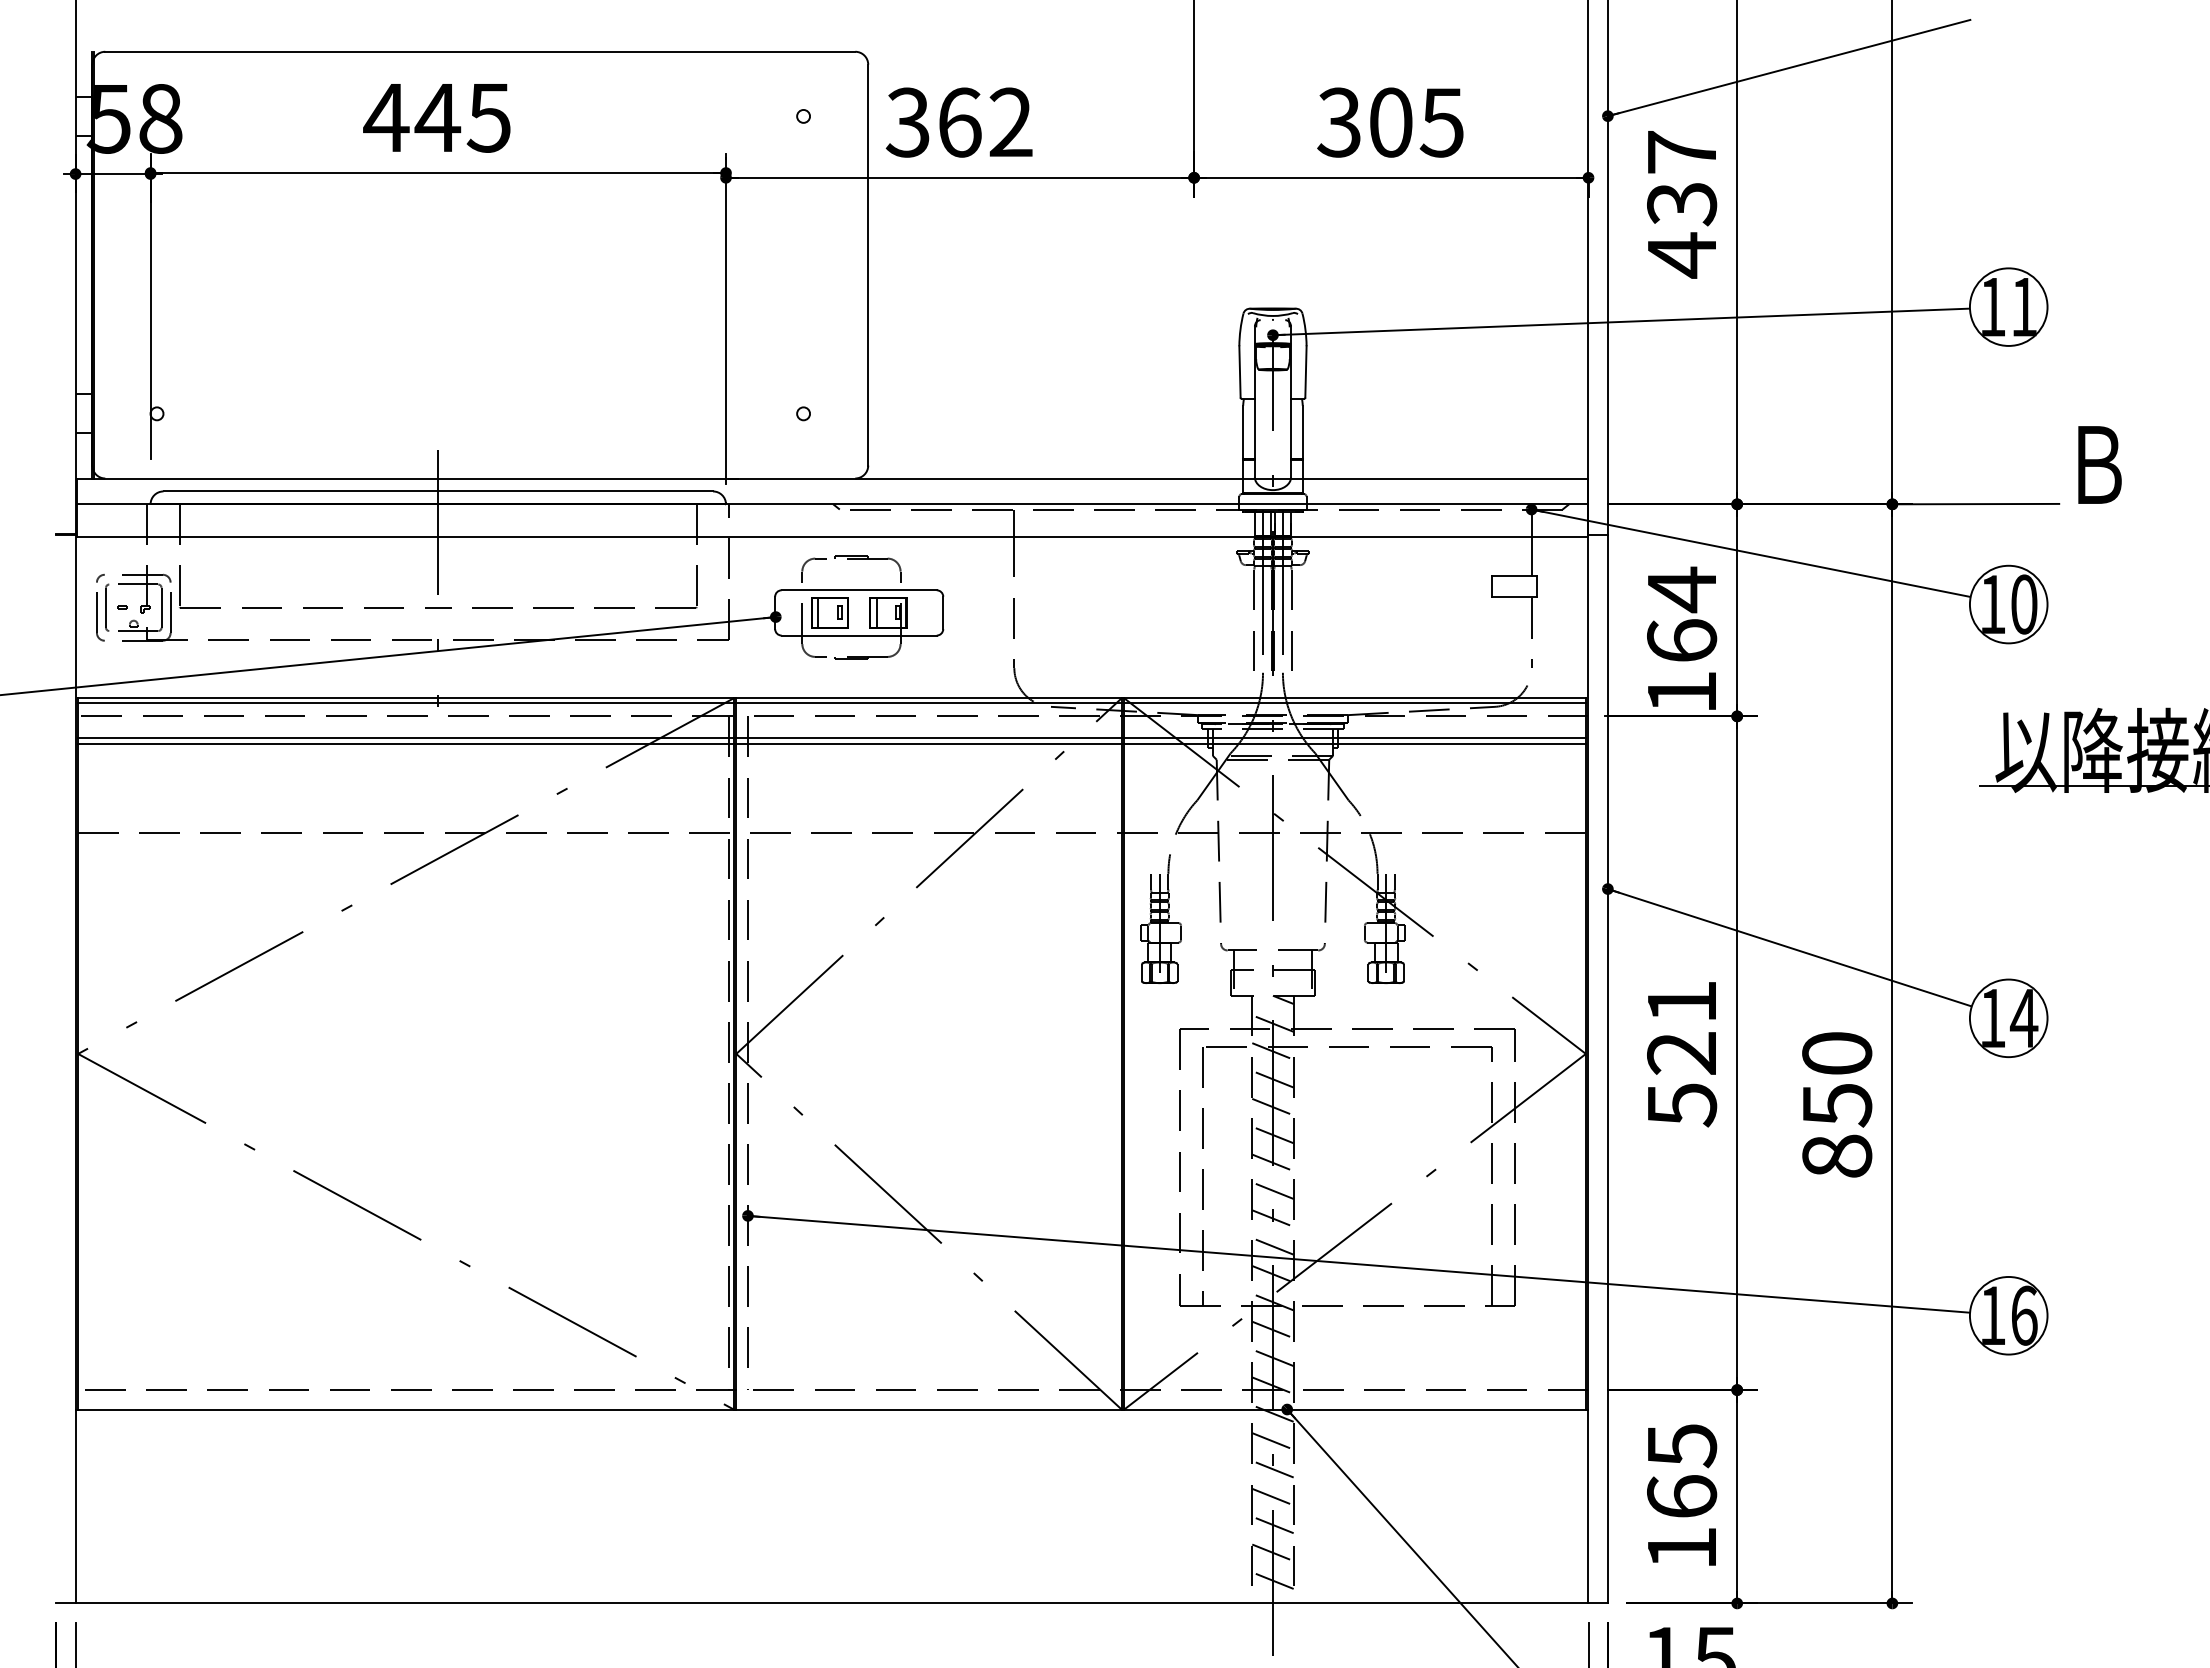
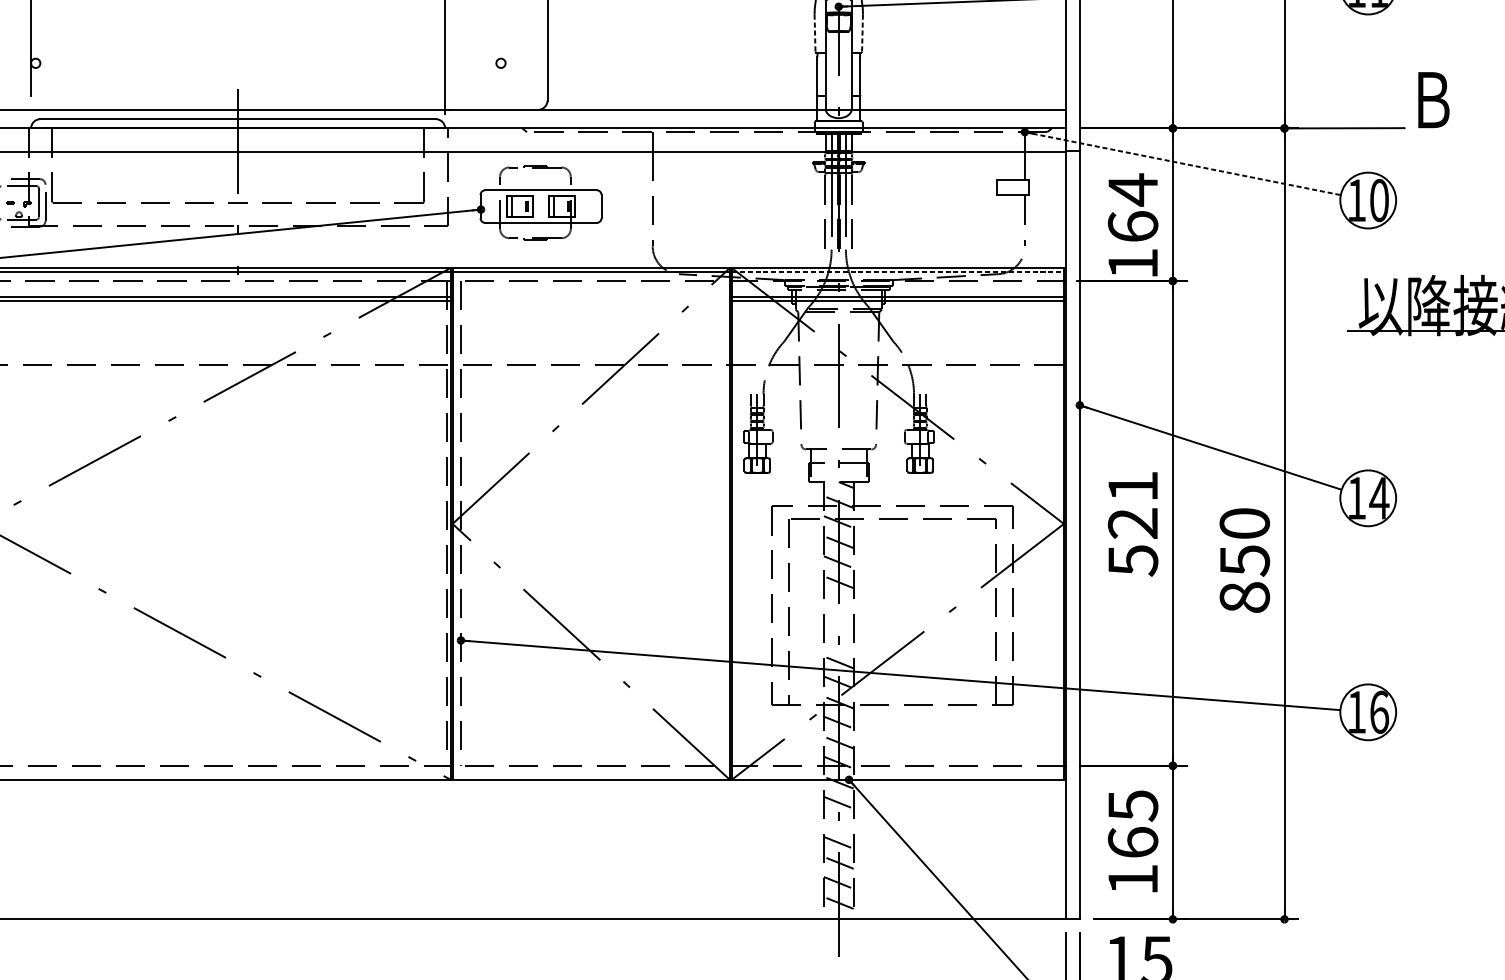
line: (1239, 371) -> (814, 32), solid -> dashed
line: (1305, 371) -> (862, 32), solid -> dashed
line: (1751, 553) -> (1183, 163), solid -> dashed
line: (1355, 703) -> (898, 271), solid -> dashed
line: (928, 738) -> (590, 296), removed
line: (928, 743) -> (590, 300), removed
line: (1272, 1162) -> (838, 602), removed
line: (1272, 1190) -> (838, 622), removed
line: (1272, 1218) -> (838, 642), removed
line: (1272, 1468) -> (838, 822), removed

